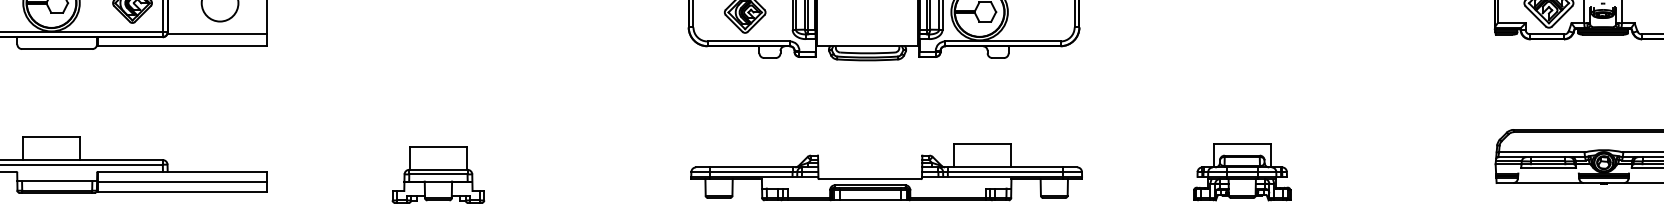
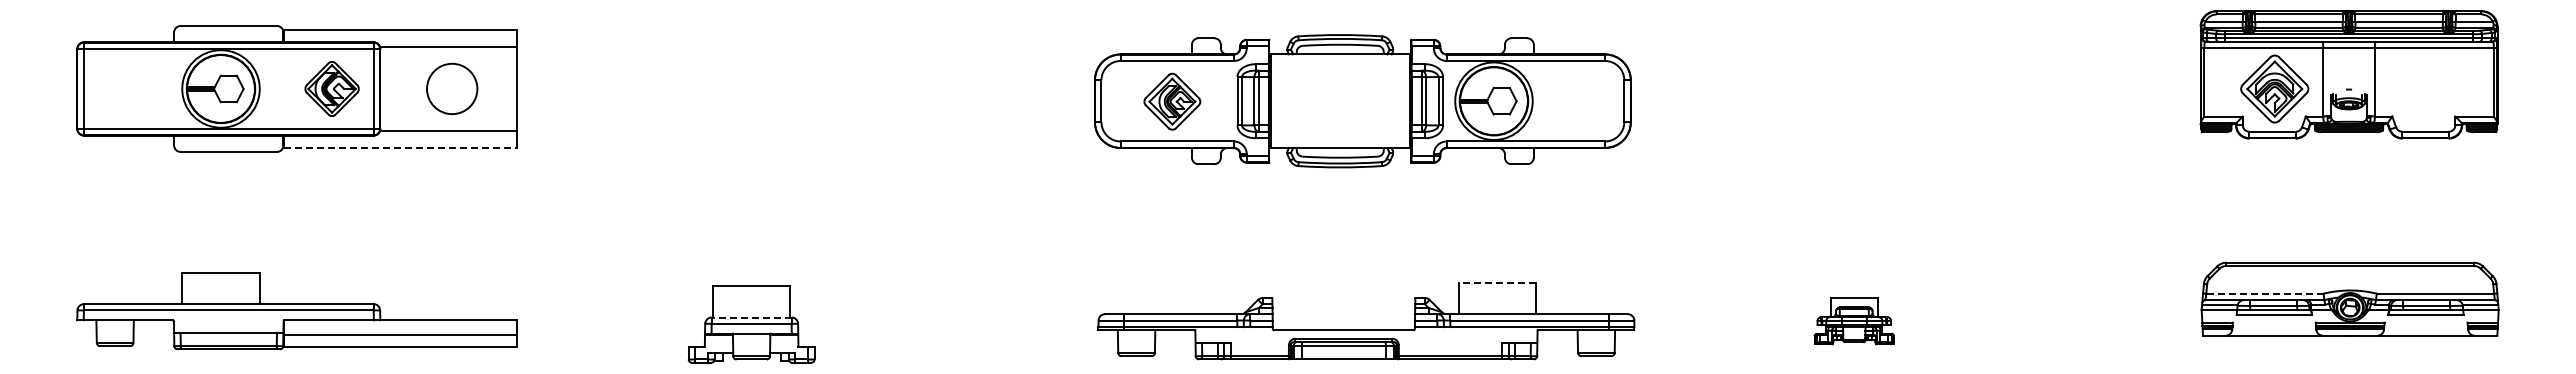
line: (183, 46) -> (401, 148), solid -> dashed
line: (982, 144) -> (1497, 282), solid -> dashed
line: (1541, 152) -> (2264, 293), solid -> dashed
line: (438, 169) -> (751, 317), solid -> dashed
part: (1242, 172) -> (1854, 321), size x0.6

